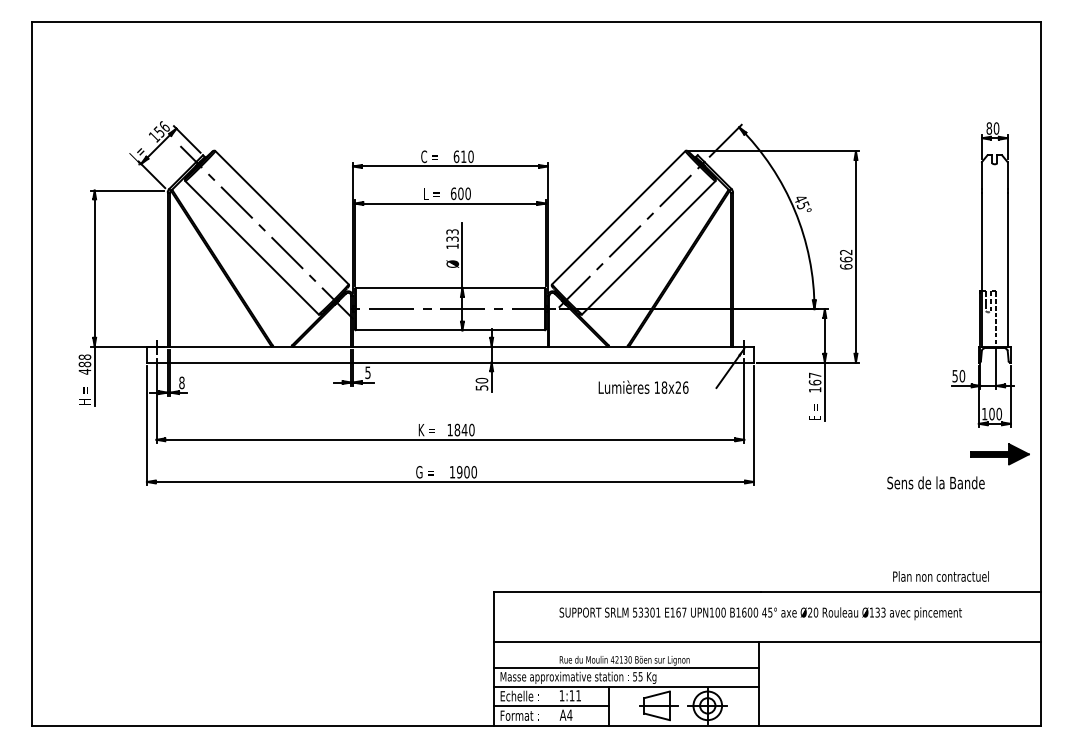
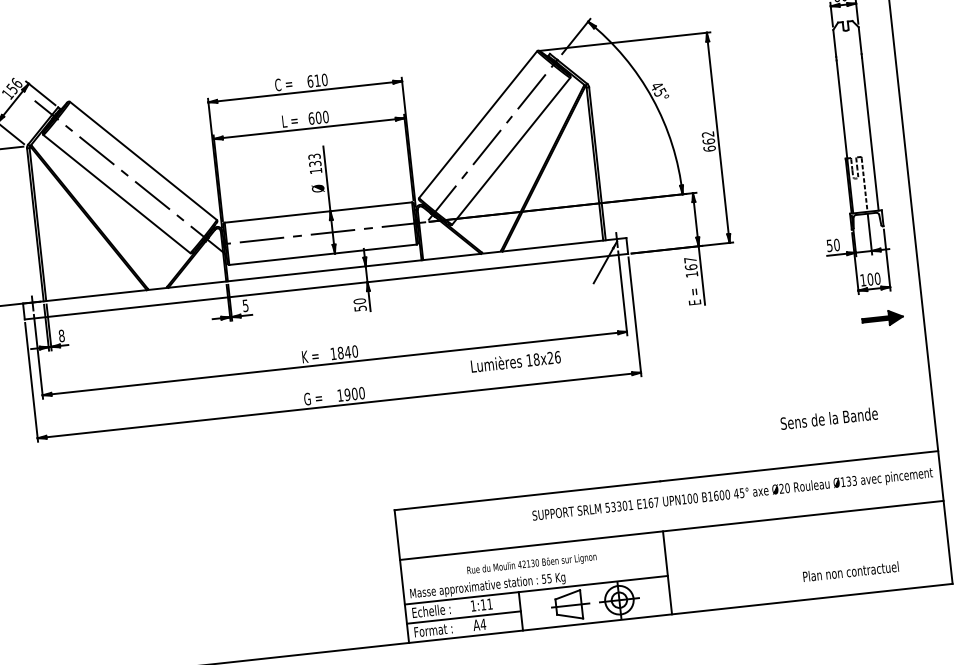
text: (643, 386) -> (515, 360), moved
part: (999, 454) -> (882, 318), size x0.7
text: (935, 482) -> (828, 418), moved
text: (940, 576) -> (850, 571), moved
text: (760, 613) -> (732, 495), moved
line: (626, 667) -> (534, 570), removed

